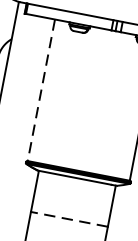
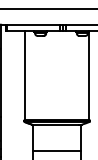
line: (40, 91) -> (24, 76), dashed -> solid
line: (68, 219) -> (56, 150), dashed -> solid

